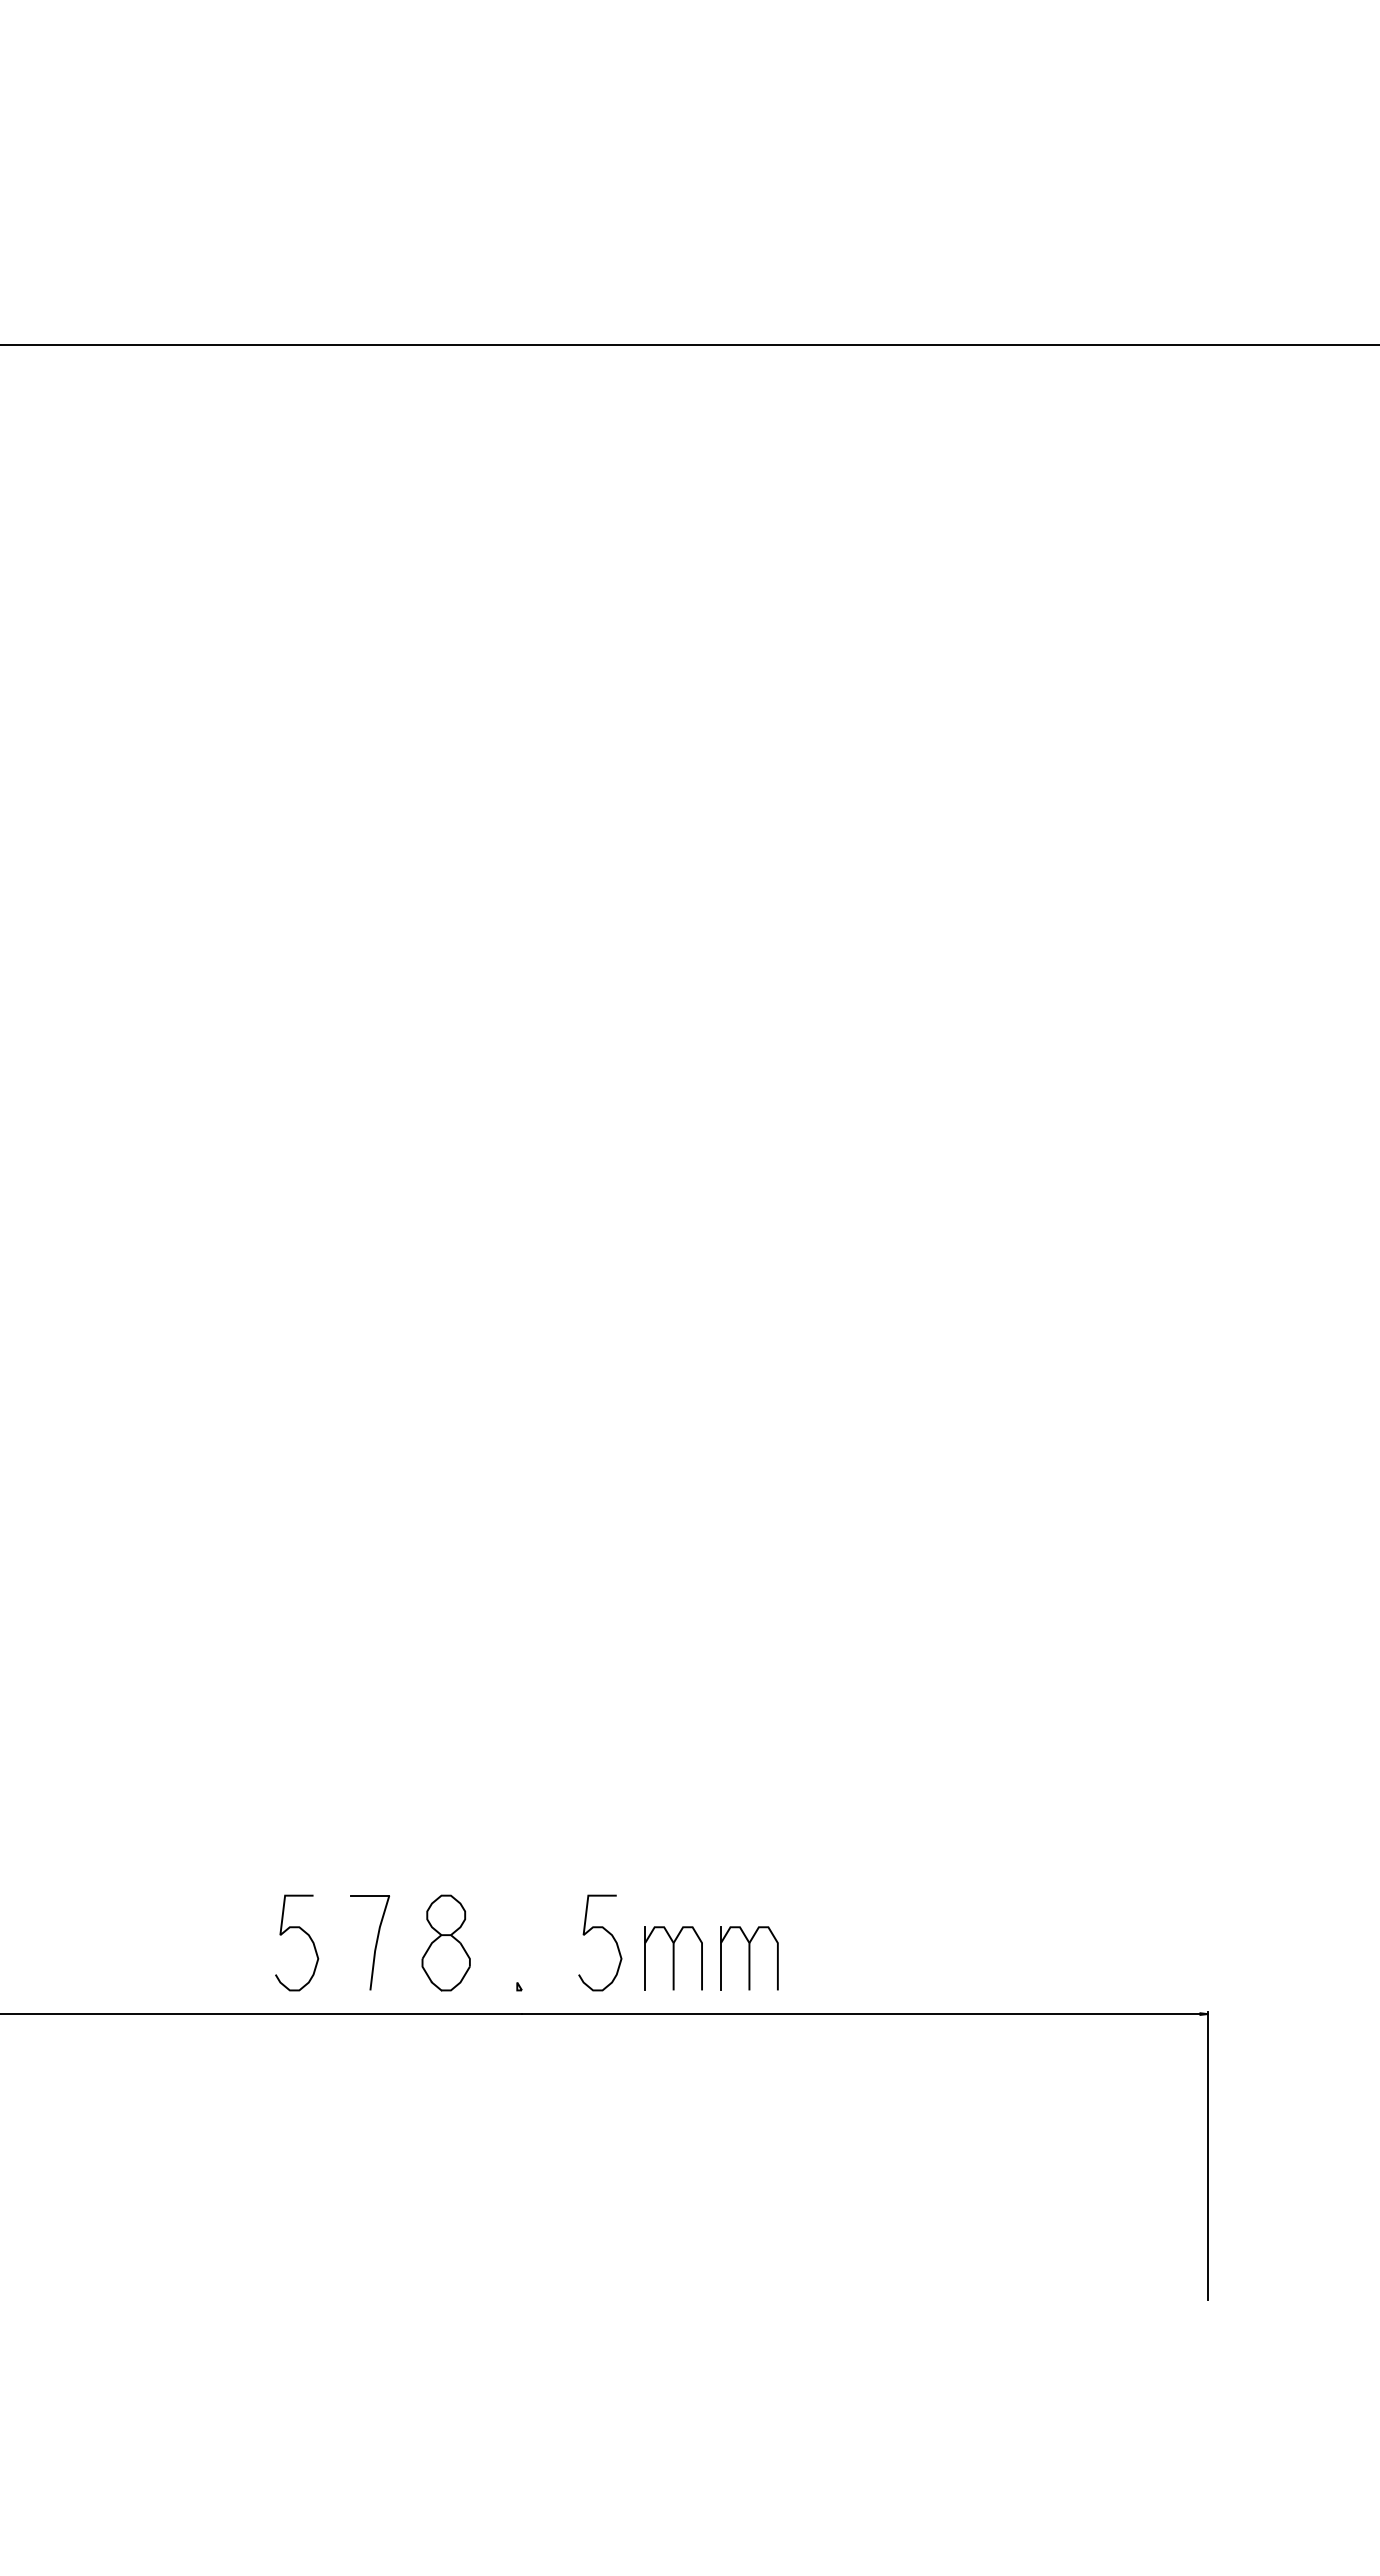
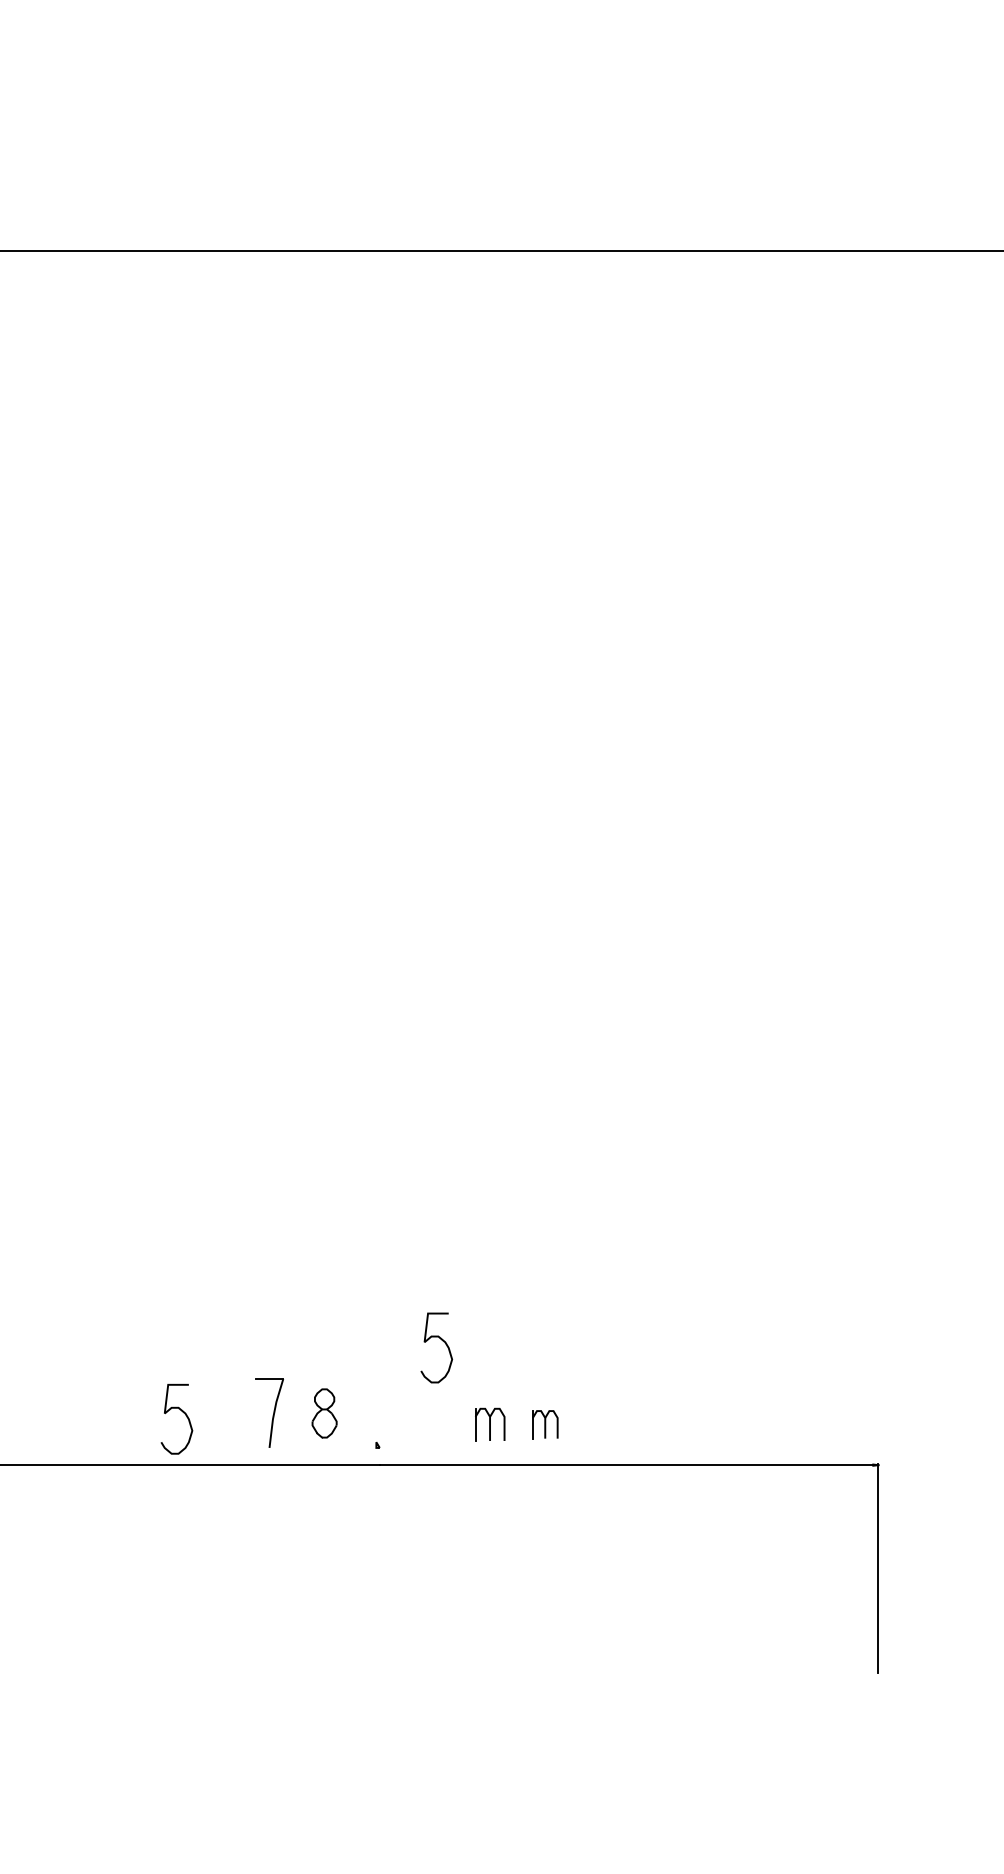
curve: (305, 1933) -> (183, 1412), moved
curve: (608, 1933) -> (442, 1341), moved
part: (445, 1942) -> (324, 1413), size x0.7
part: (673, 1958) -> (489, 1424), size x0.7
part: (749, 1958) -> (545, 1424), size x0.6

